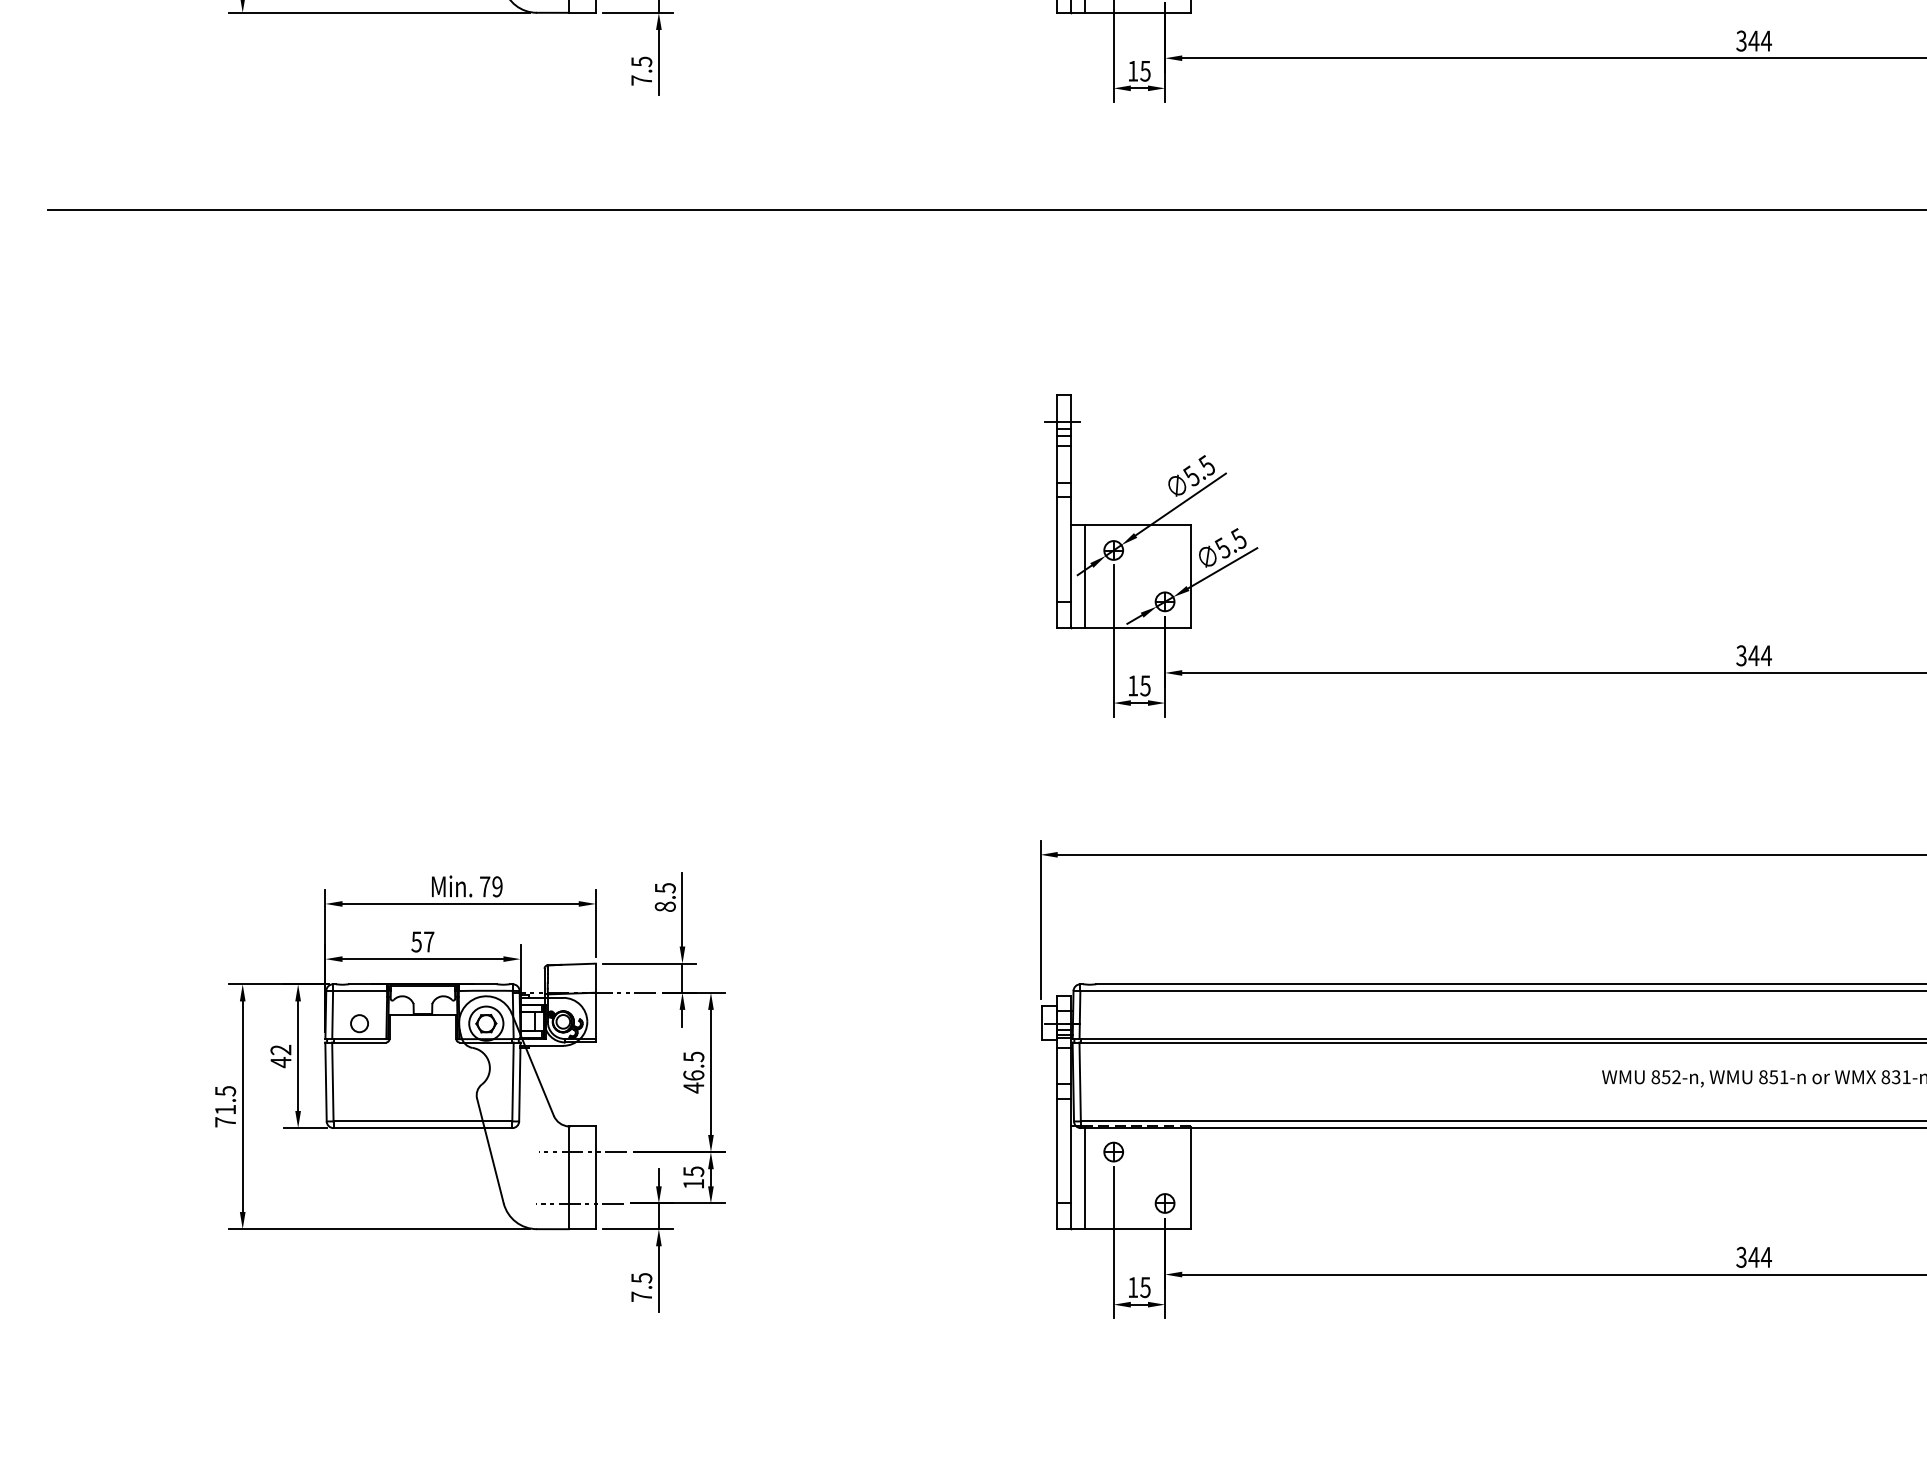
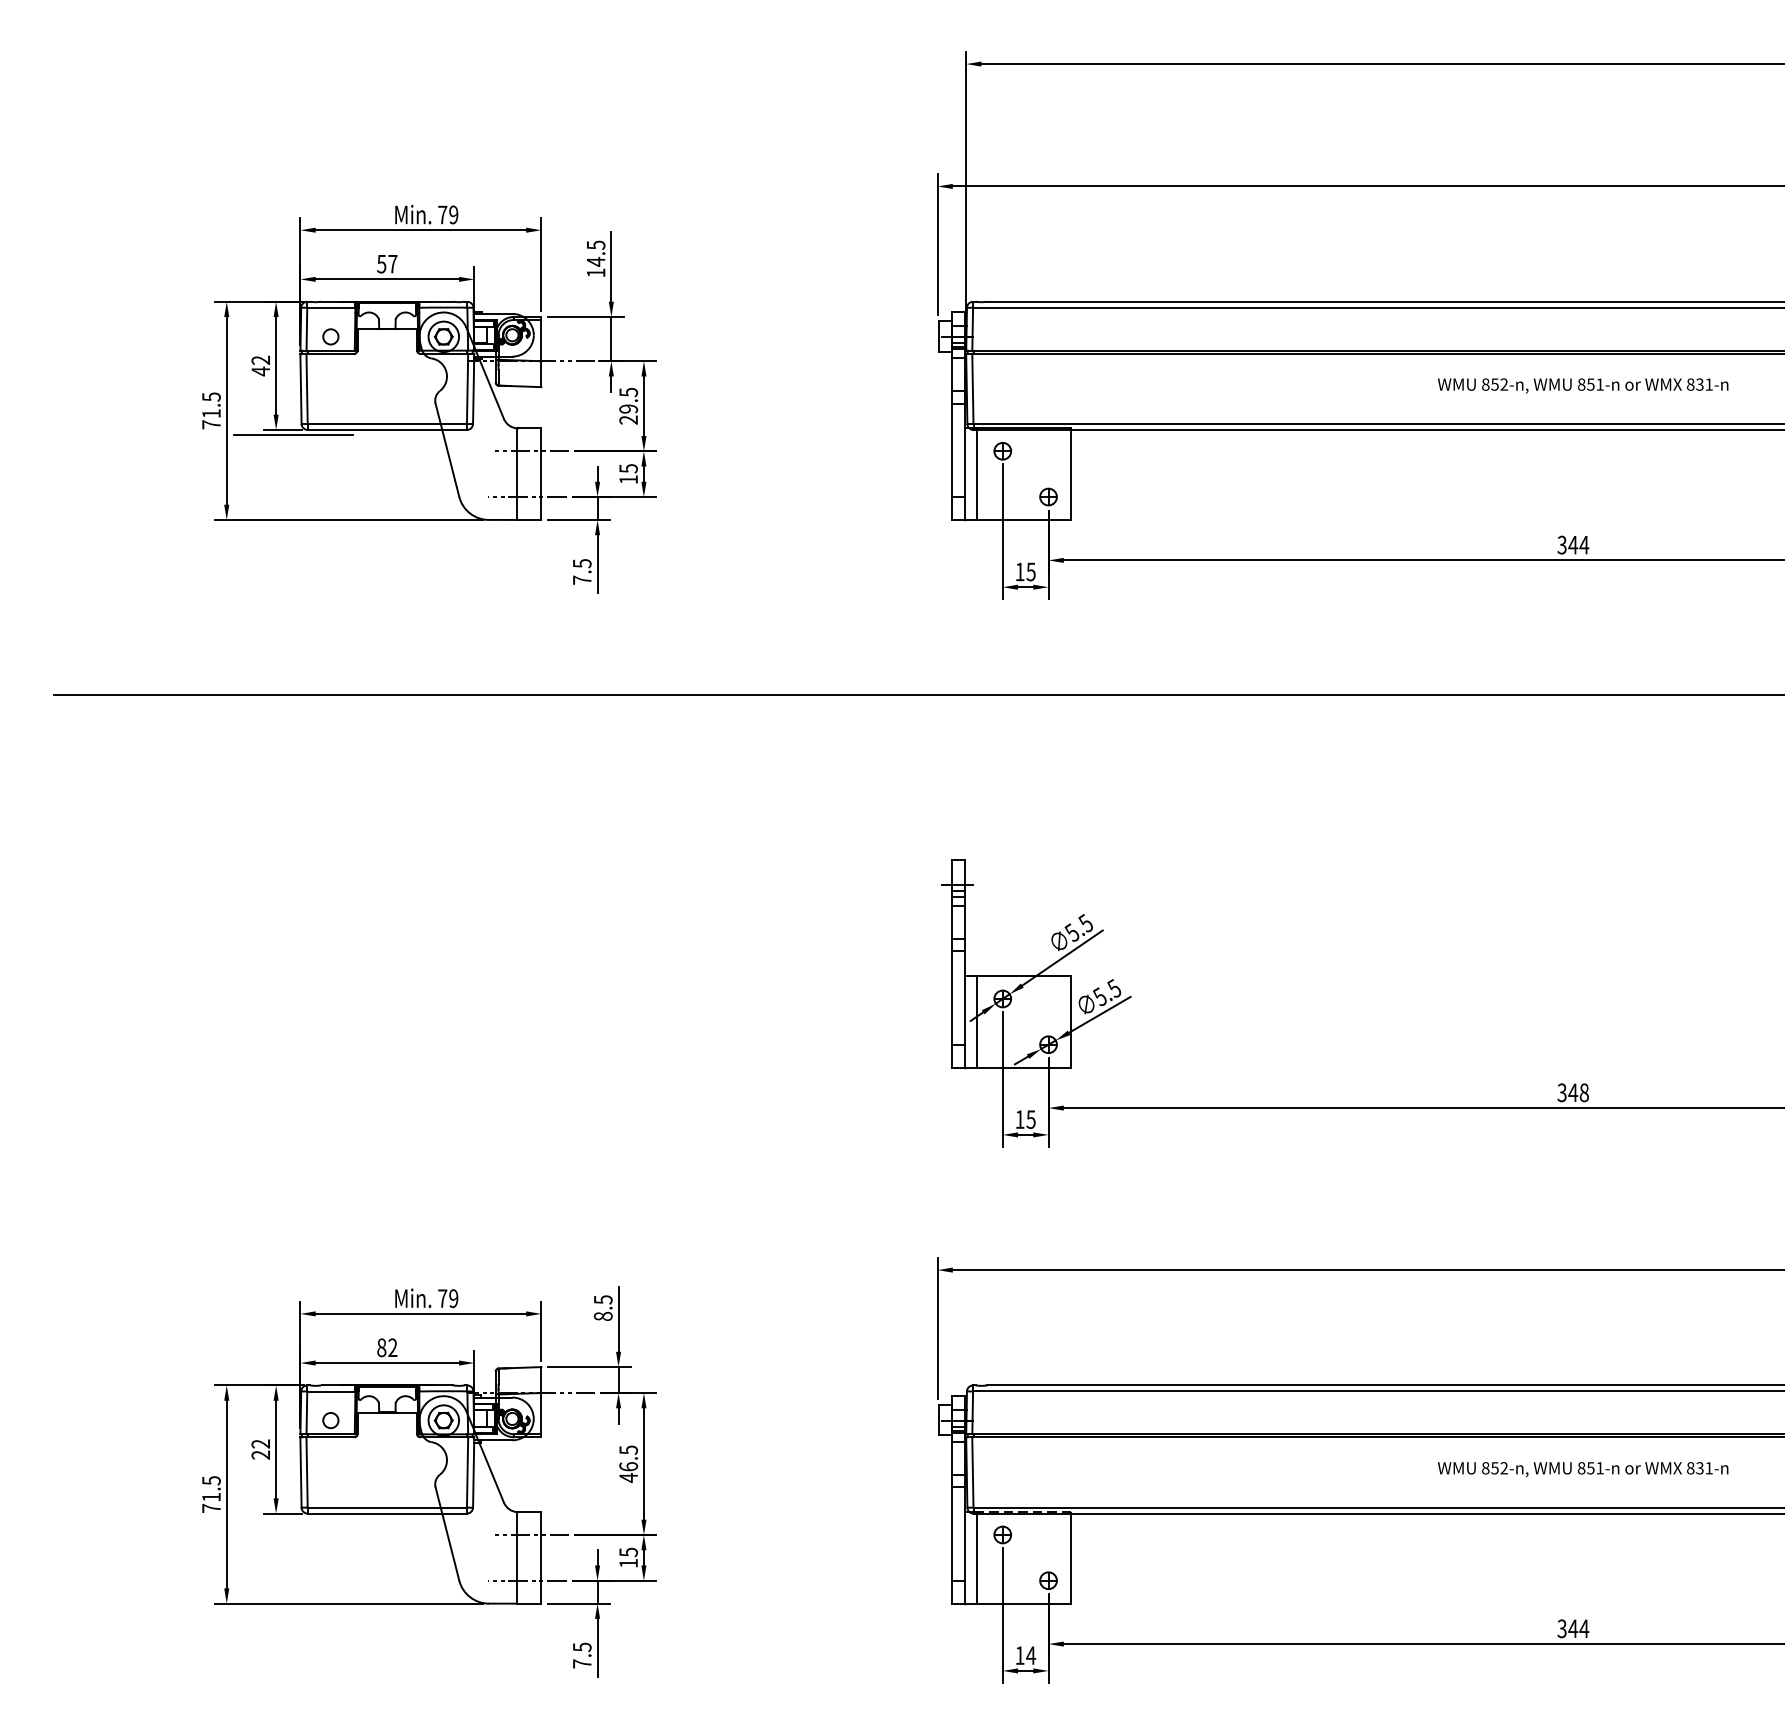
text: (1766, 655) -> (1584, 1092), 344 -> 348
text: (423, 941) -> (387, 1347), 57 -> 82
text: (280, 1062) -> (260, 1455), 42 -> 22
text: (1145, 1287) -> (1031, 1655), 15 -> 14

